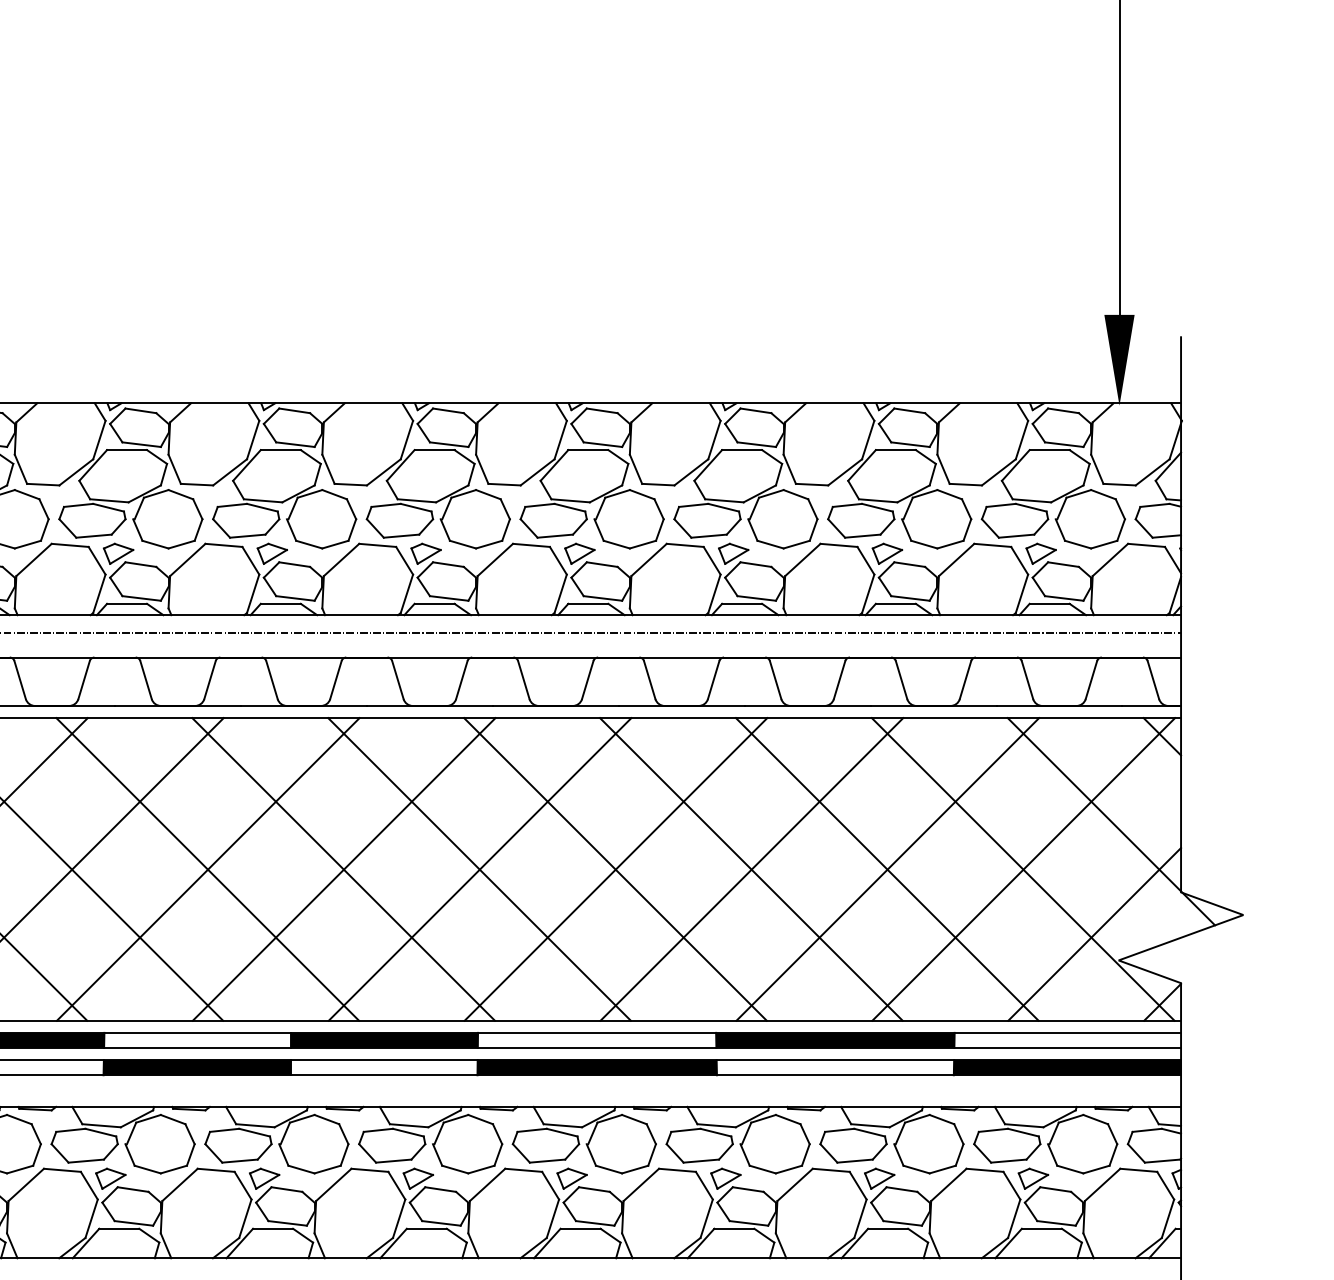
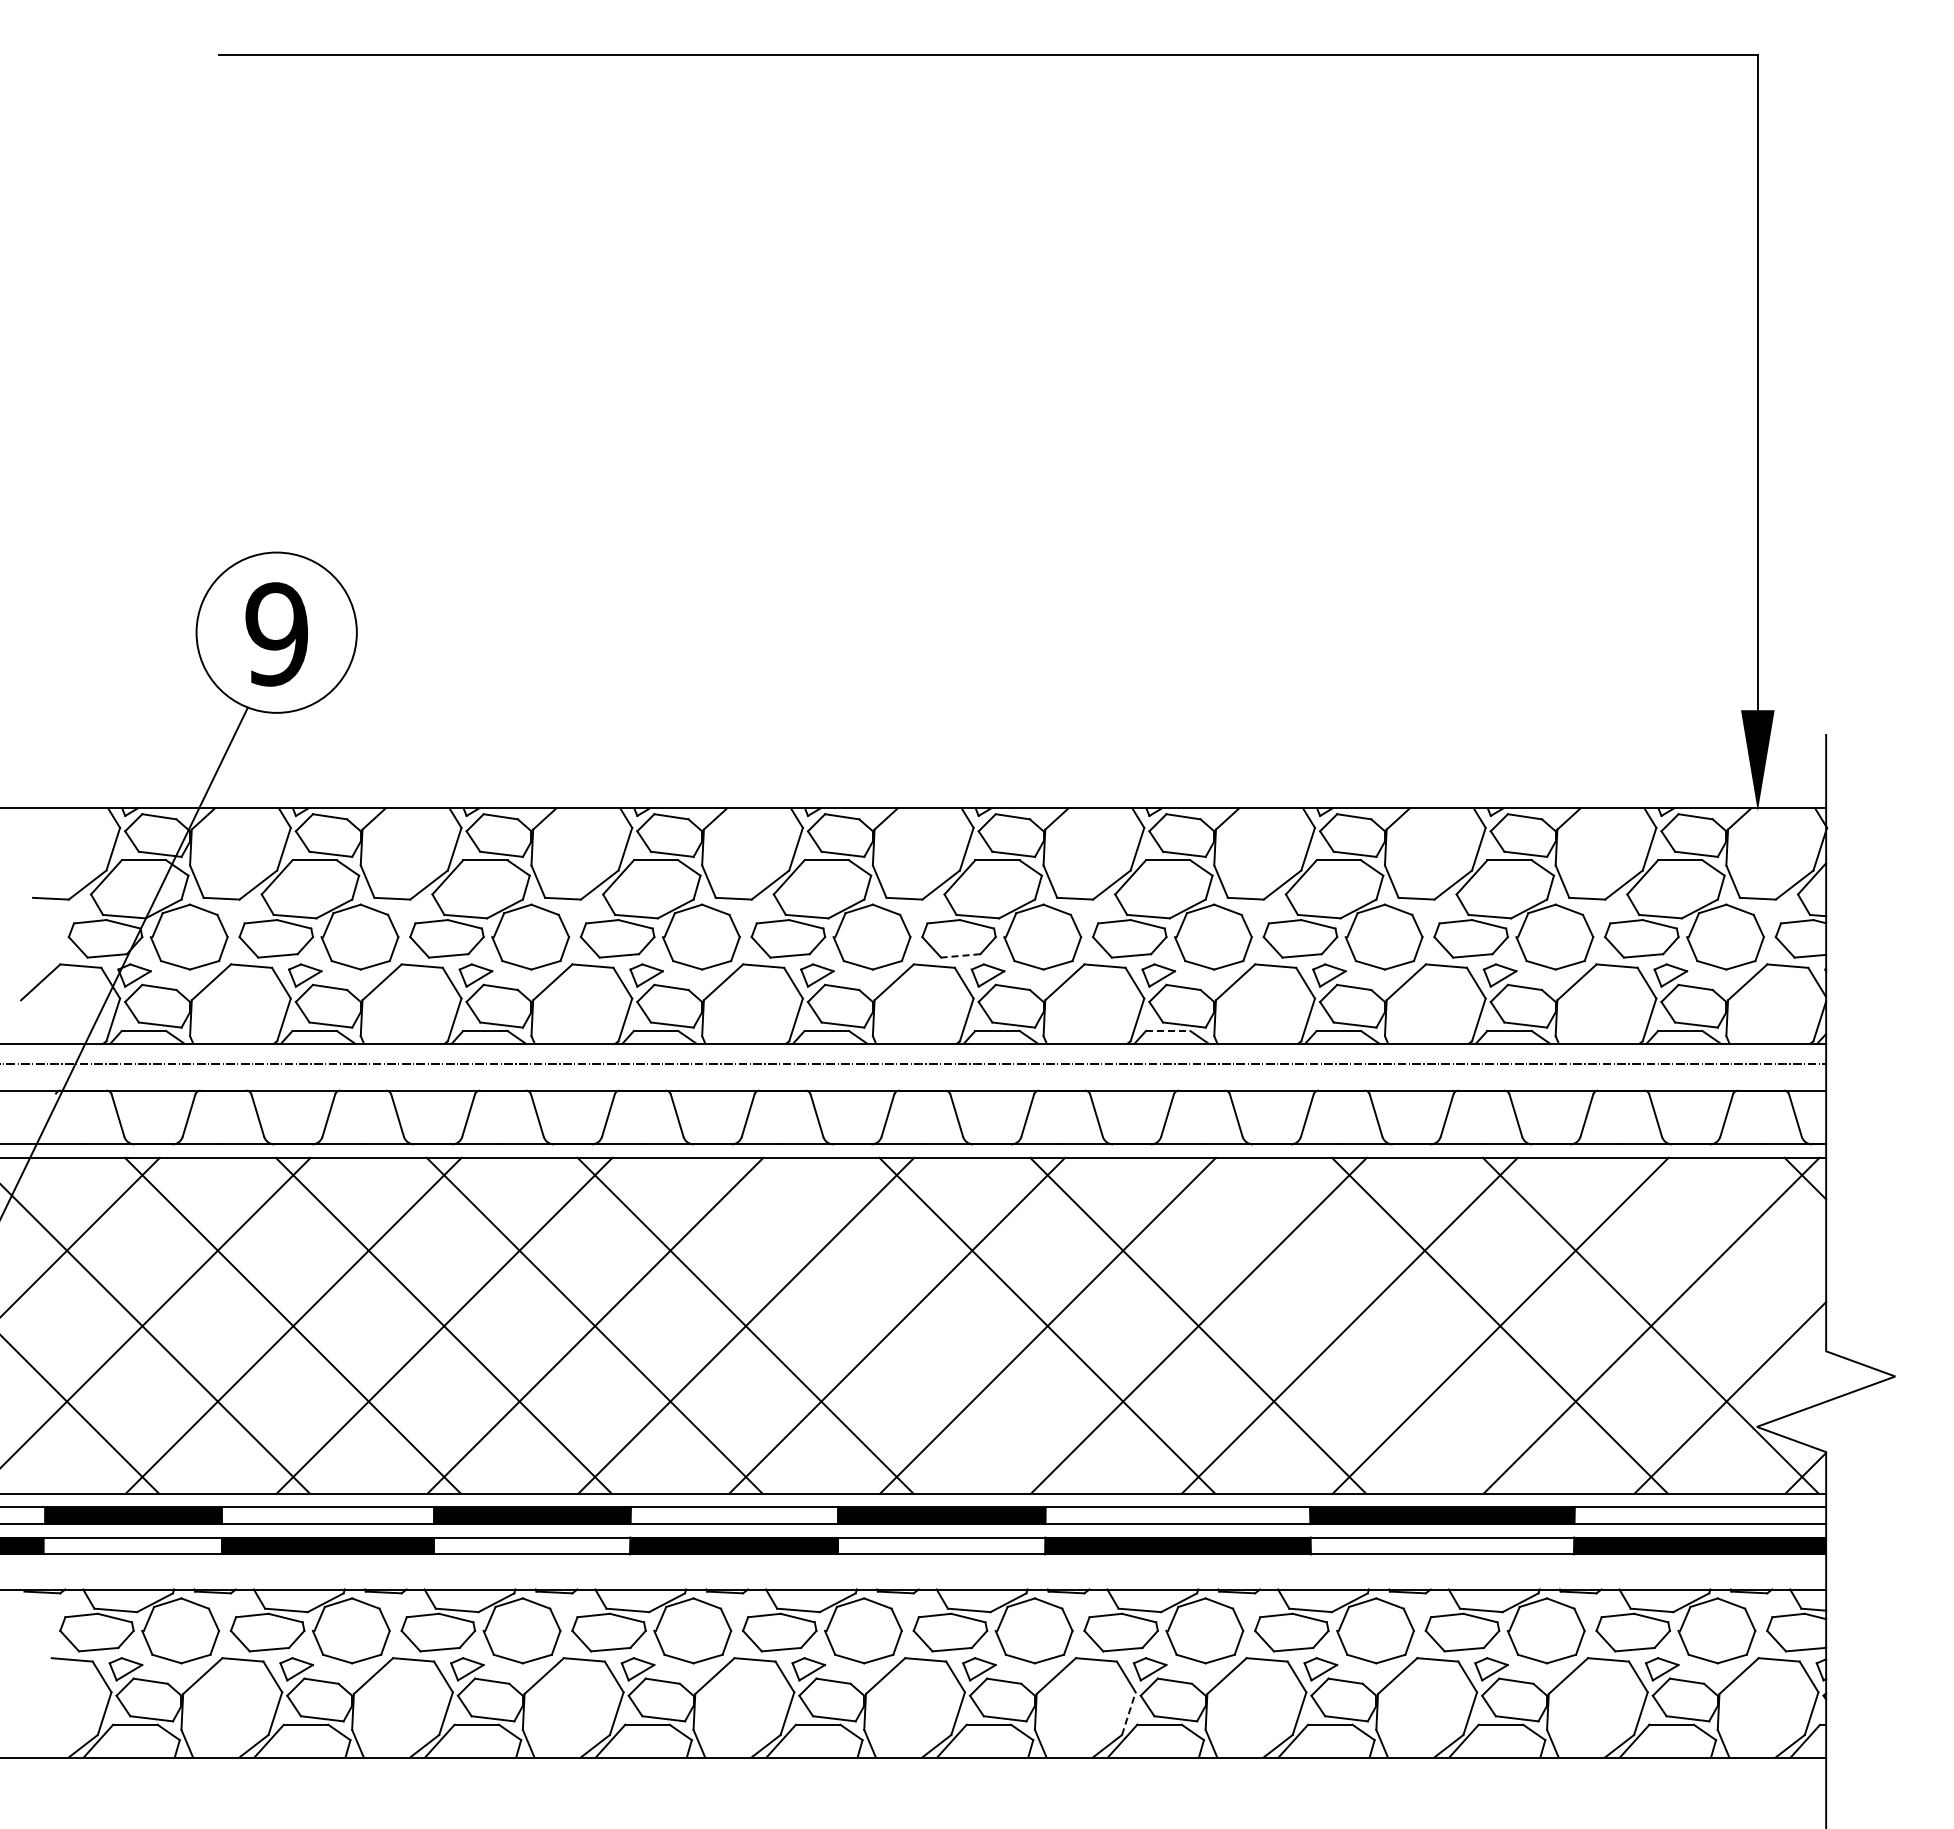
line: (401, 535) -> (960, 955), solid -> dashed
line: (588, 604) -> (1168, 1031), solid -> dashed
line: (1111, 821) -> (1748, 1272), removed
line: (343, 869) -> (896, 1325), removed
line: (751, 869) -> (1349, 1325), removed
line: (553, 1218) -> (1129, 1713), solid -> dashed

